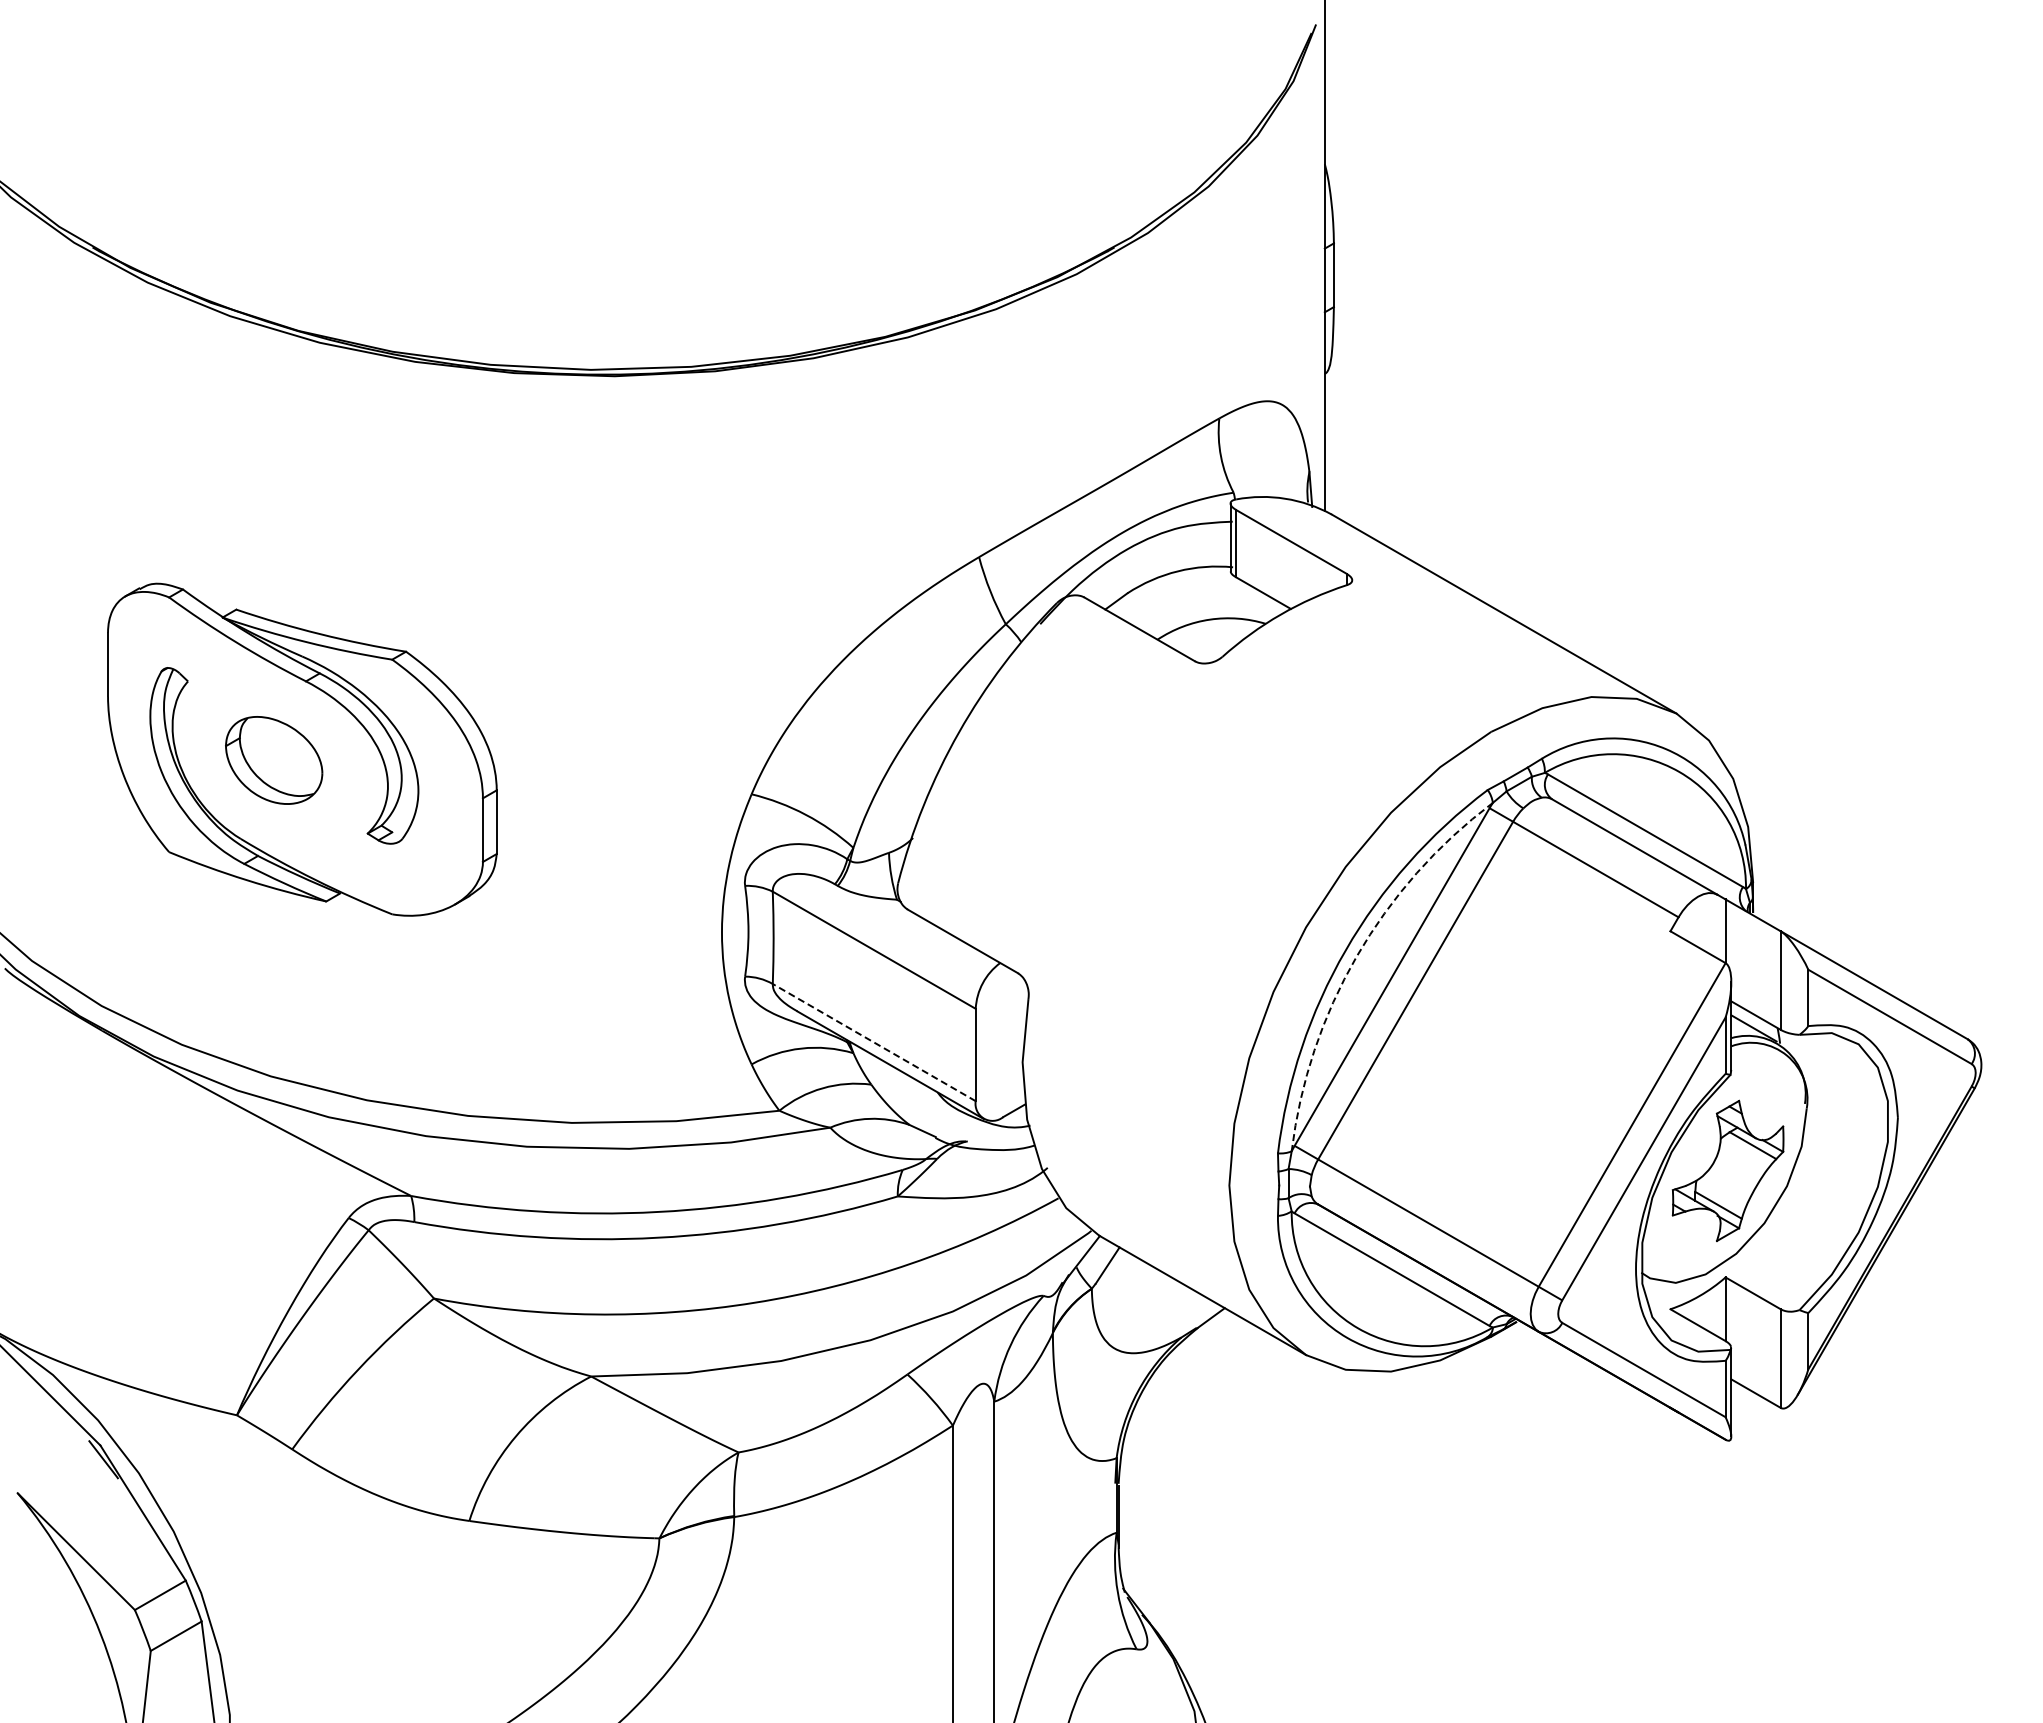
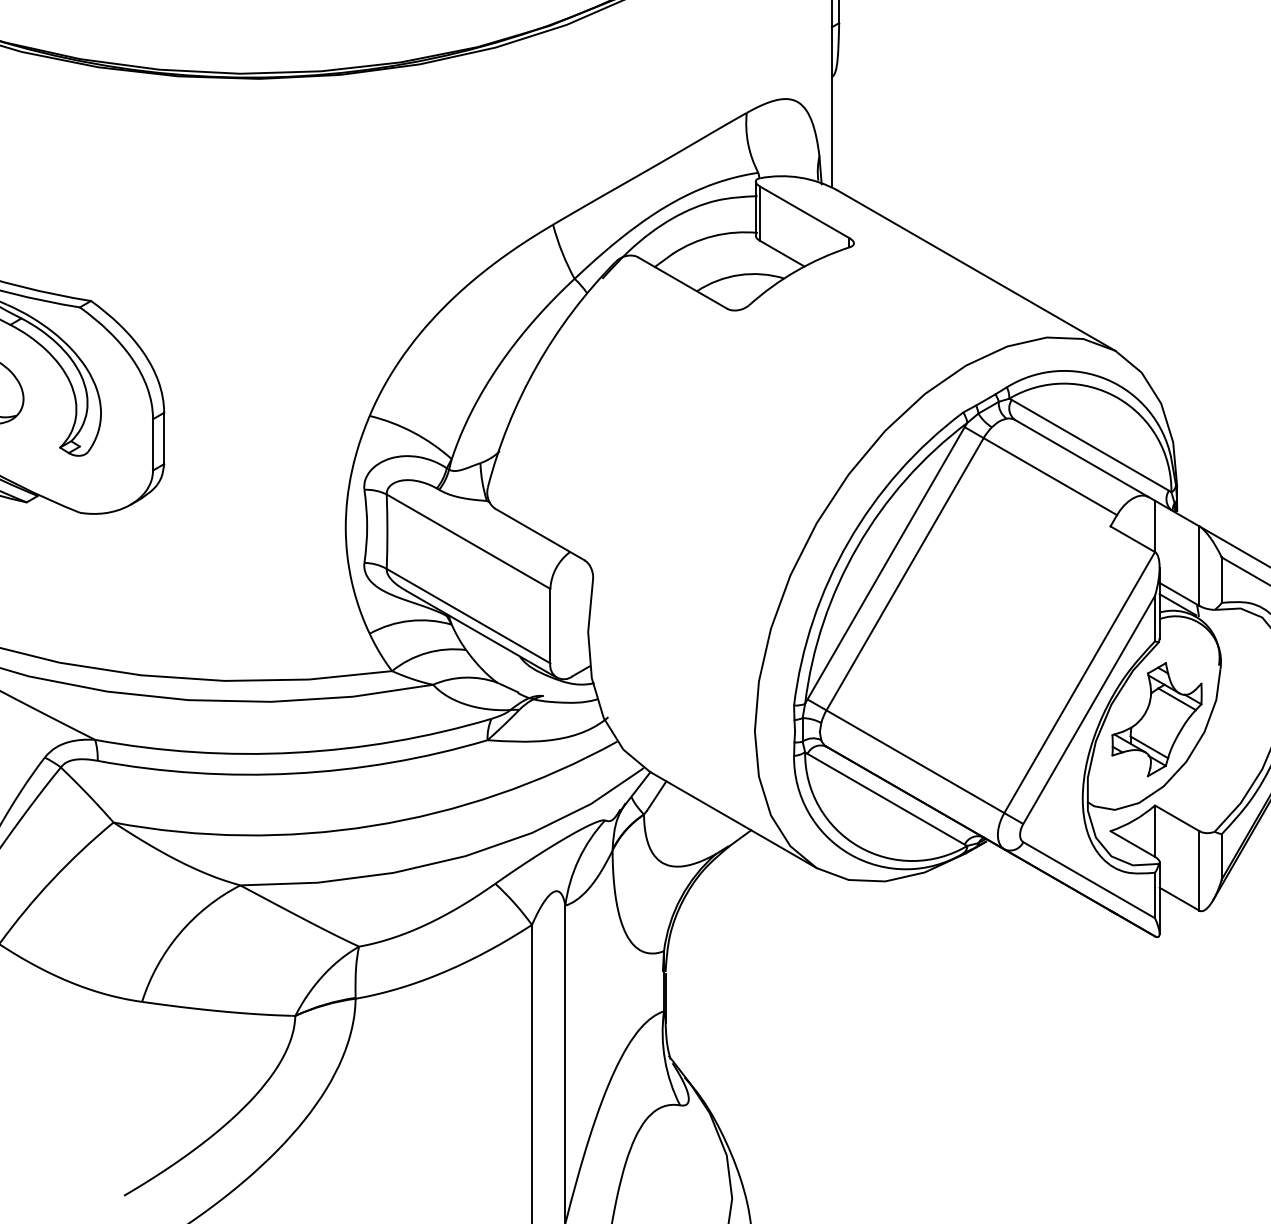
arc: (1356, 956) -> (857, 546), dashed -> solid
line: (873, 1042) -> (467, 616), dashed -> solid

